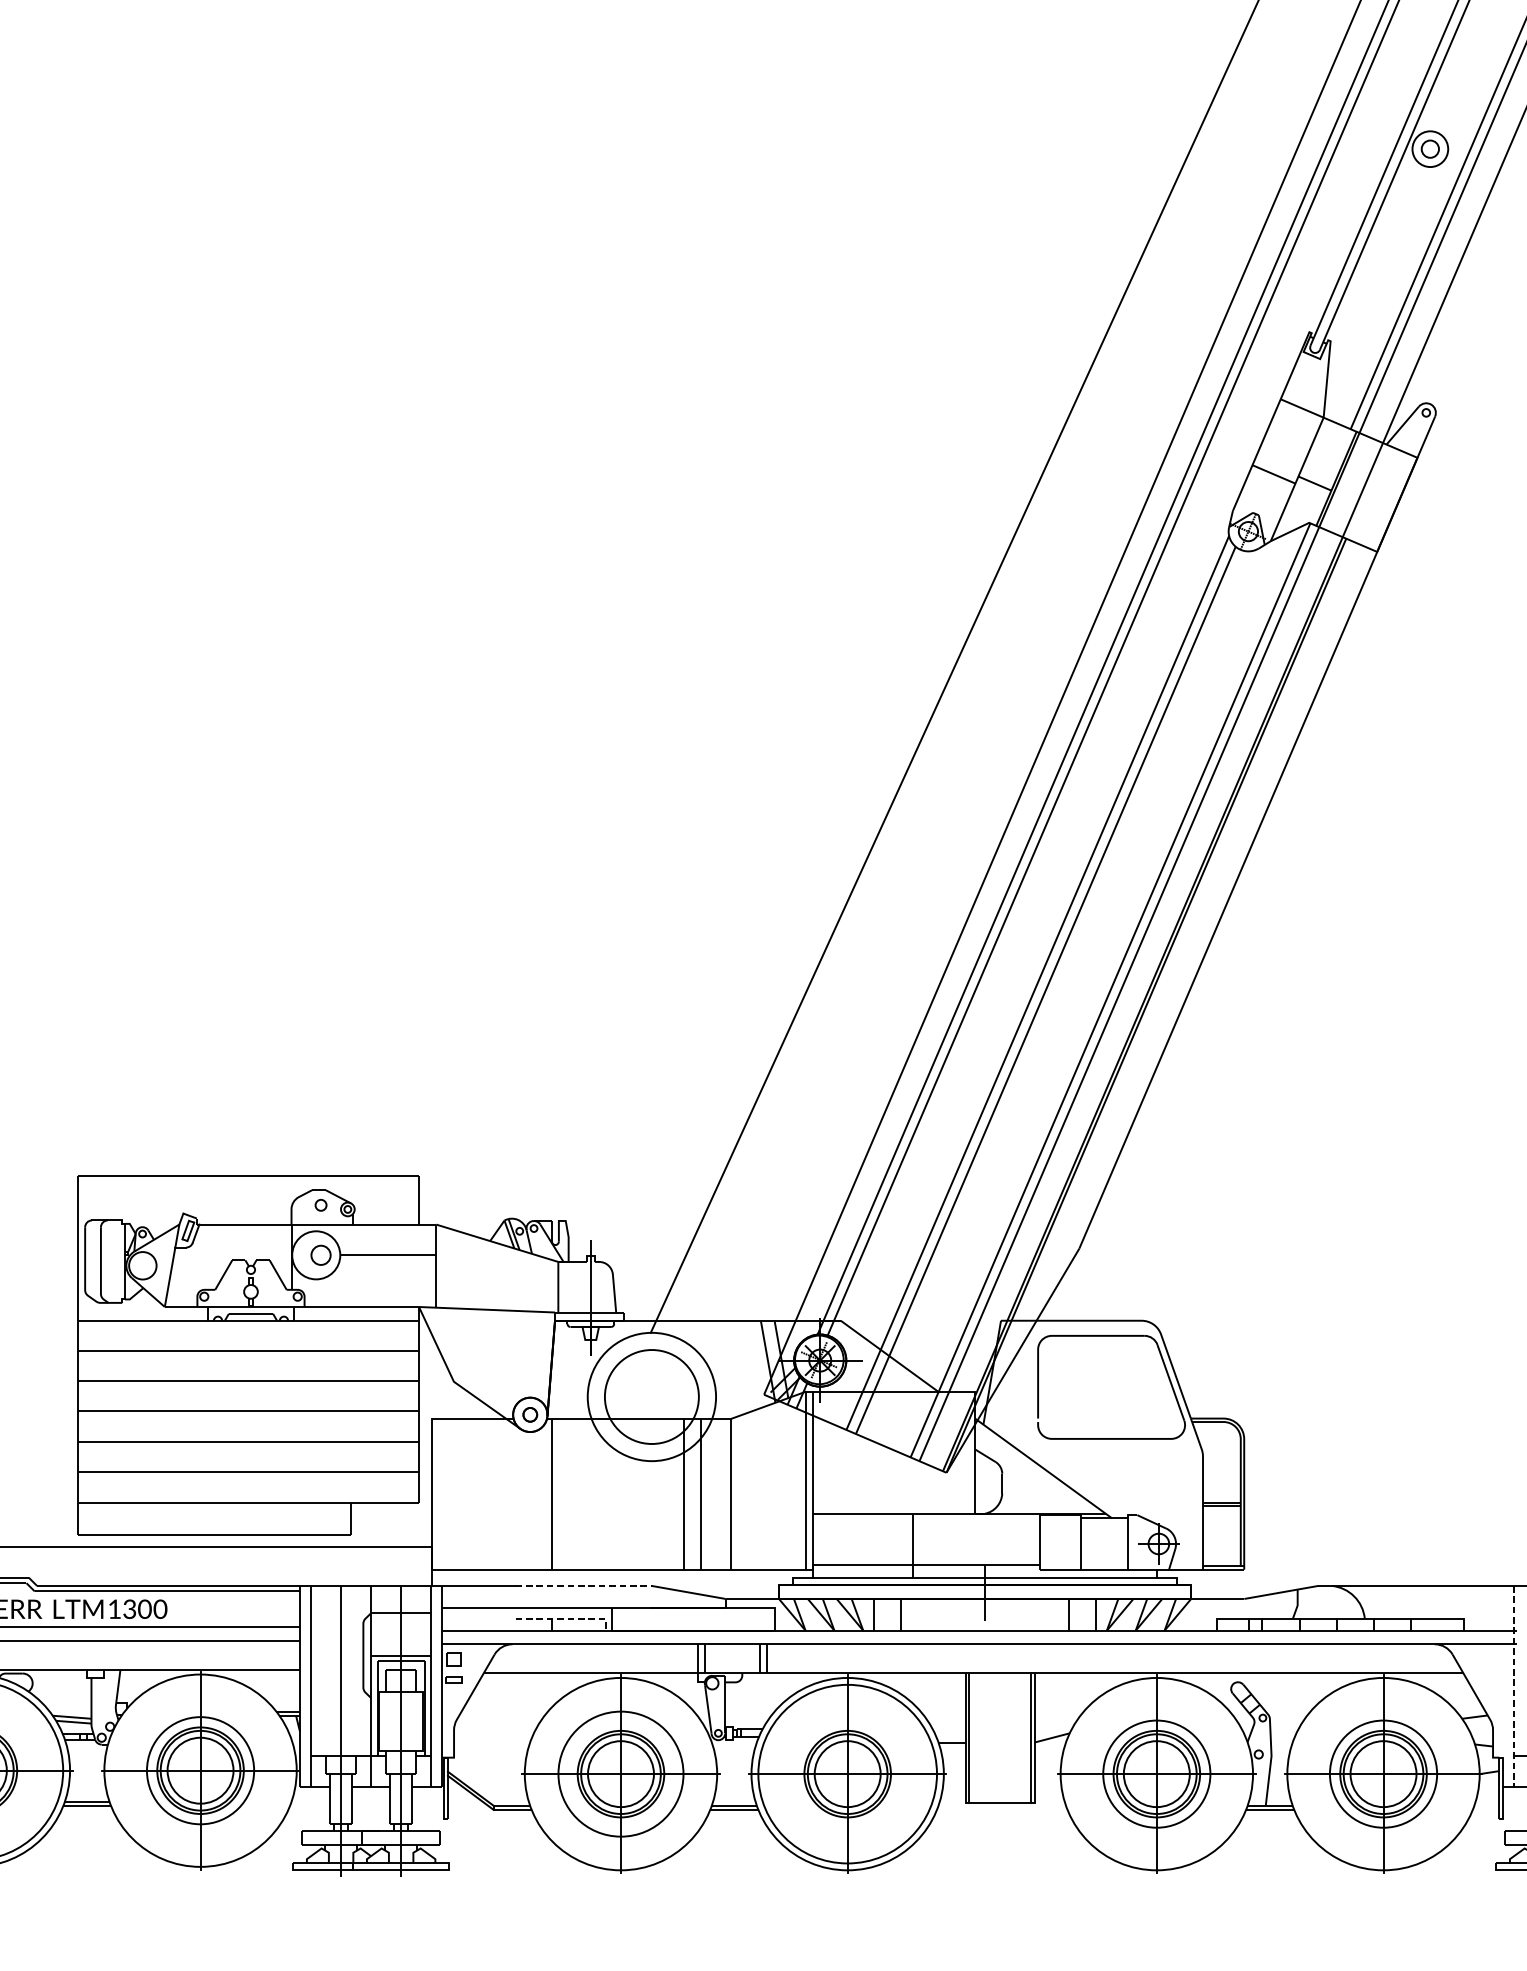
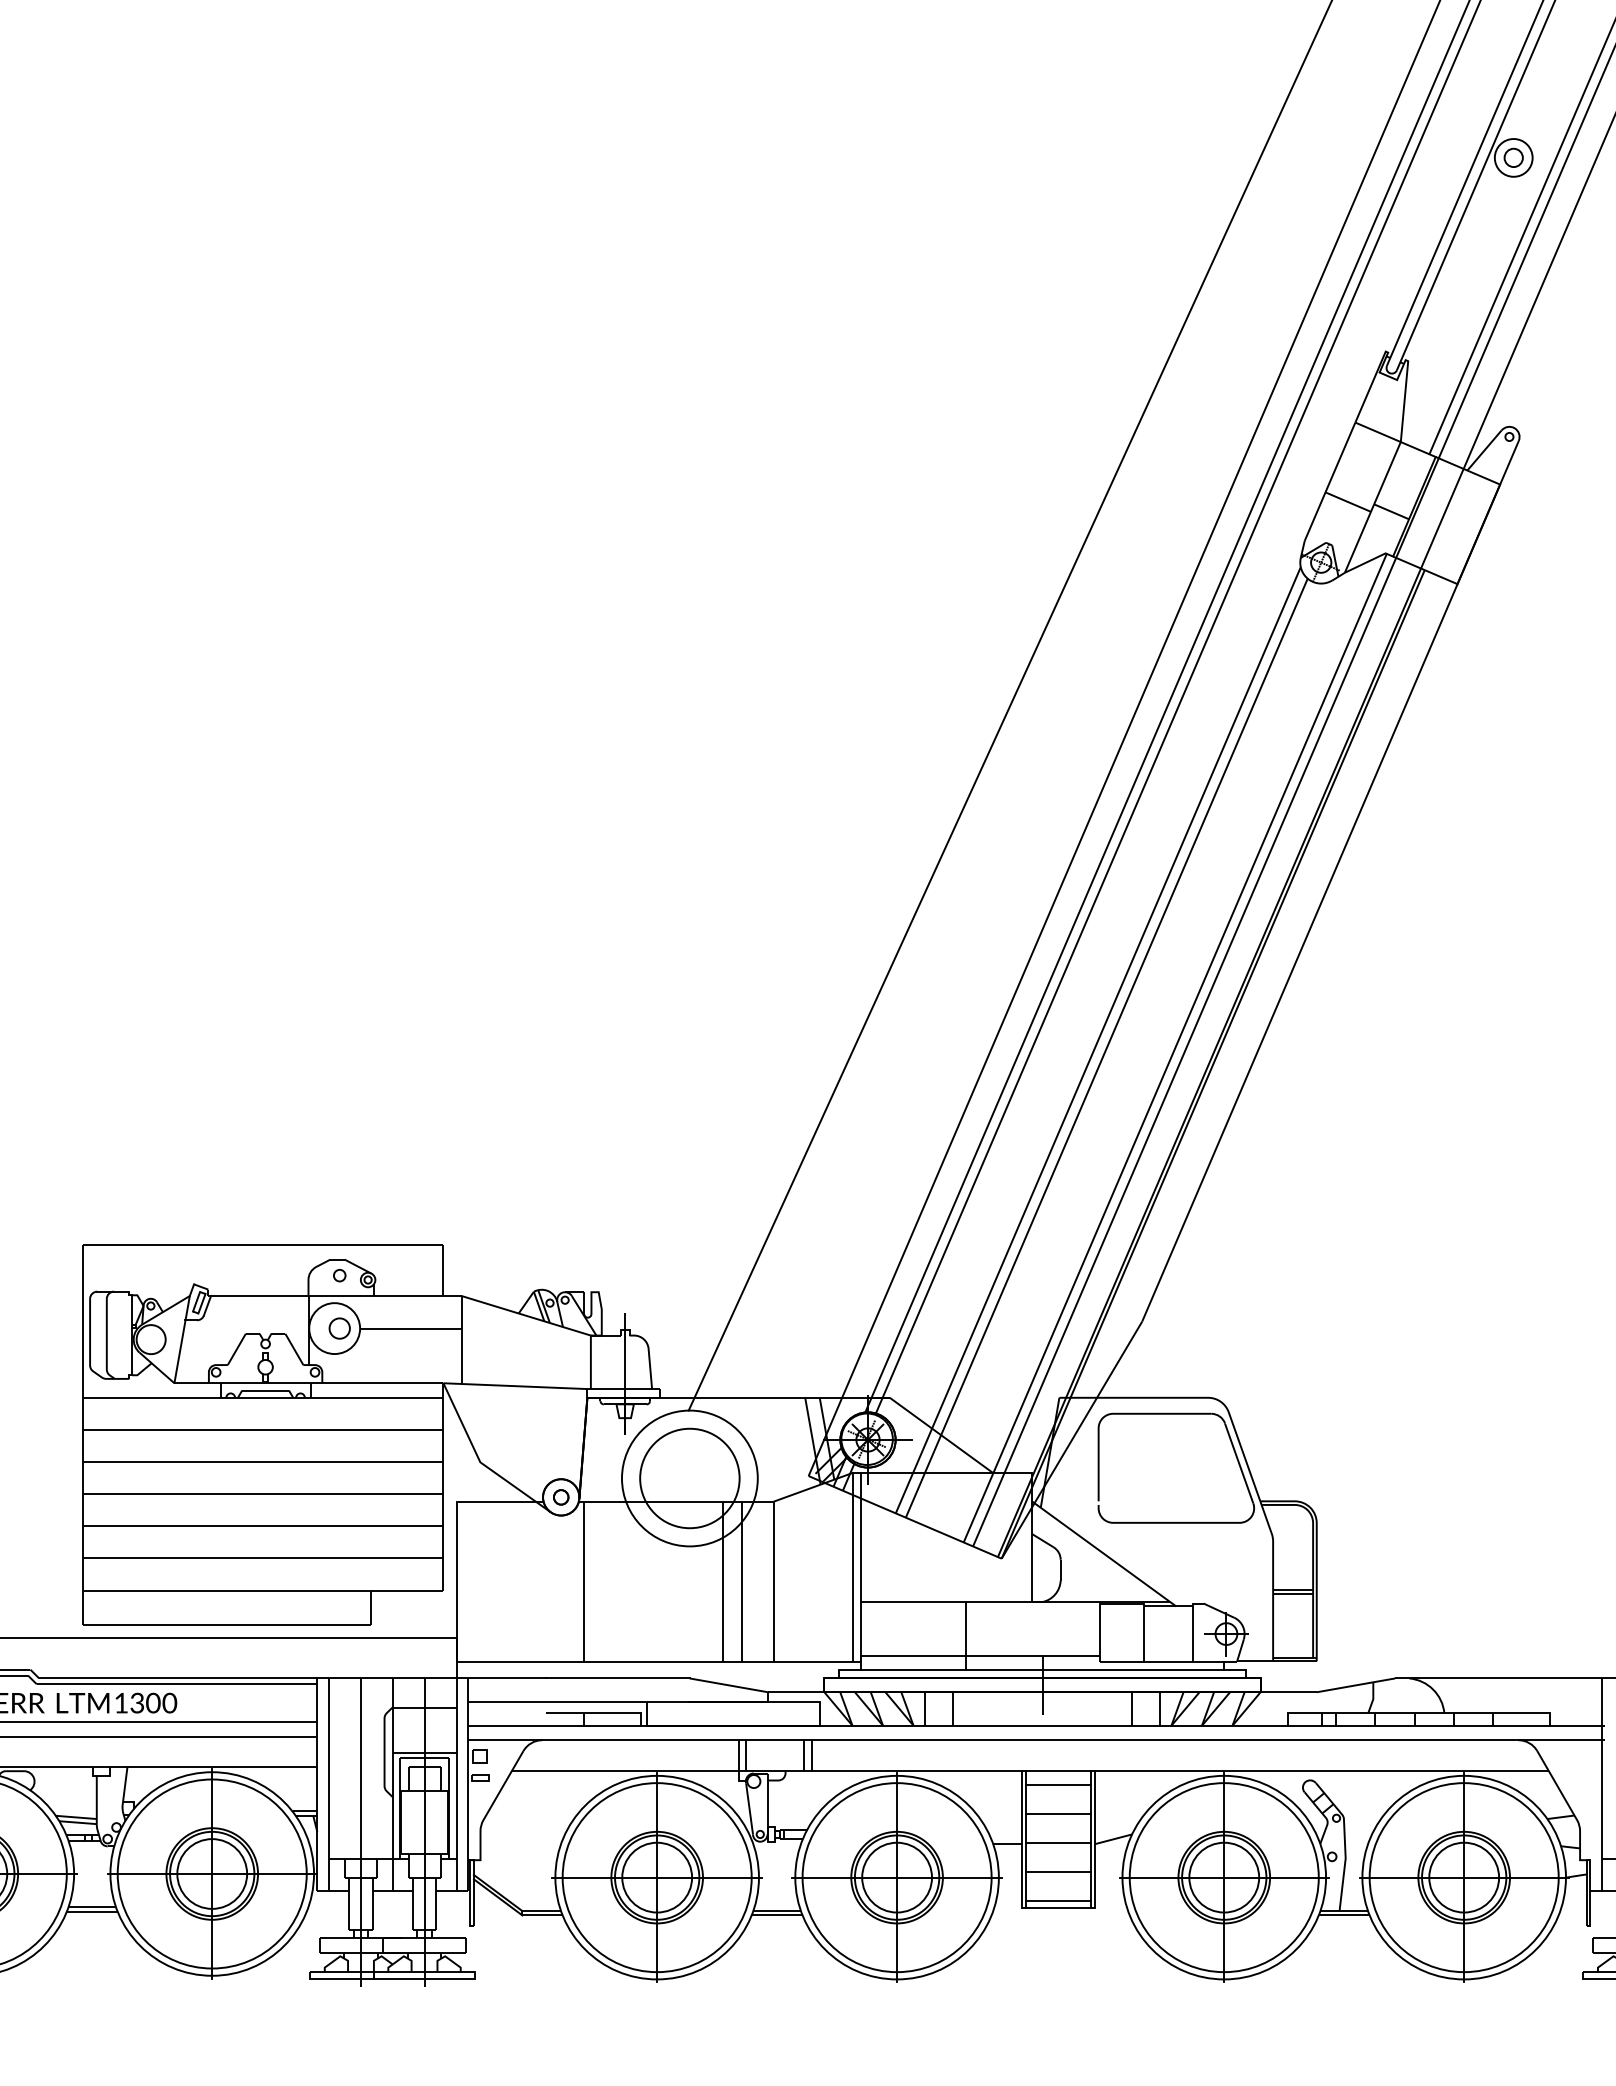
line: (583, 1585) -> (617, 1678), dashed -> solid
line: (567, 1619) -> (600, 1713), dashed -> solid
line: (1000, 1686) -> (1058, 1784), added
line: (1514, 1687) -> (1602, 1785), dashed -> solid
line: (1000, 1713) -> (1058, 1813), added
line: (1000, 1740) -> (1058, 1842), added
line: (1000, 1768) -> (1058, 1871), added
circle: (199, 1770) -> (211, 1873), size x1.67
circle: (620, 1774) -> (656, 1877), size x1.43
circle: (1156, 1774) -> (1223, 1877), size x1.67
circle: (1382, 1774) -> (1463, 1877), size x1.67
line: (1000, 1795) -> (1058, 1900), added

